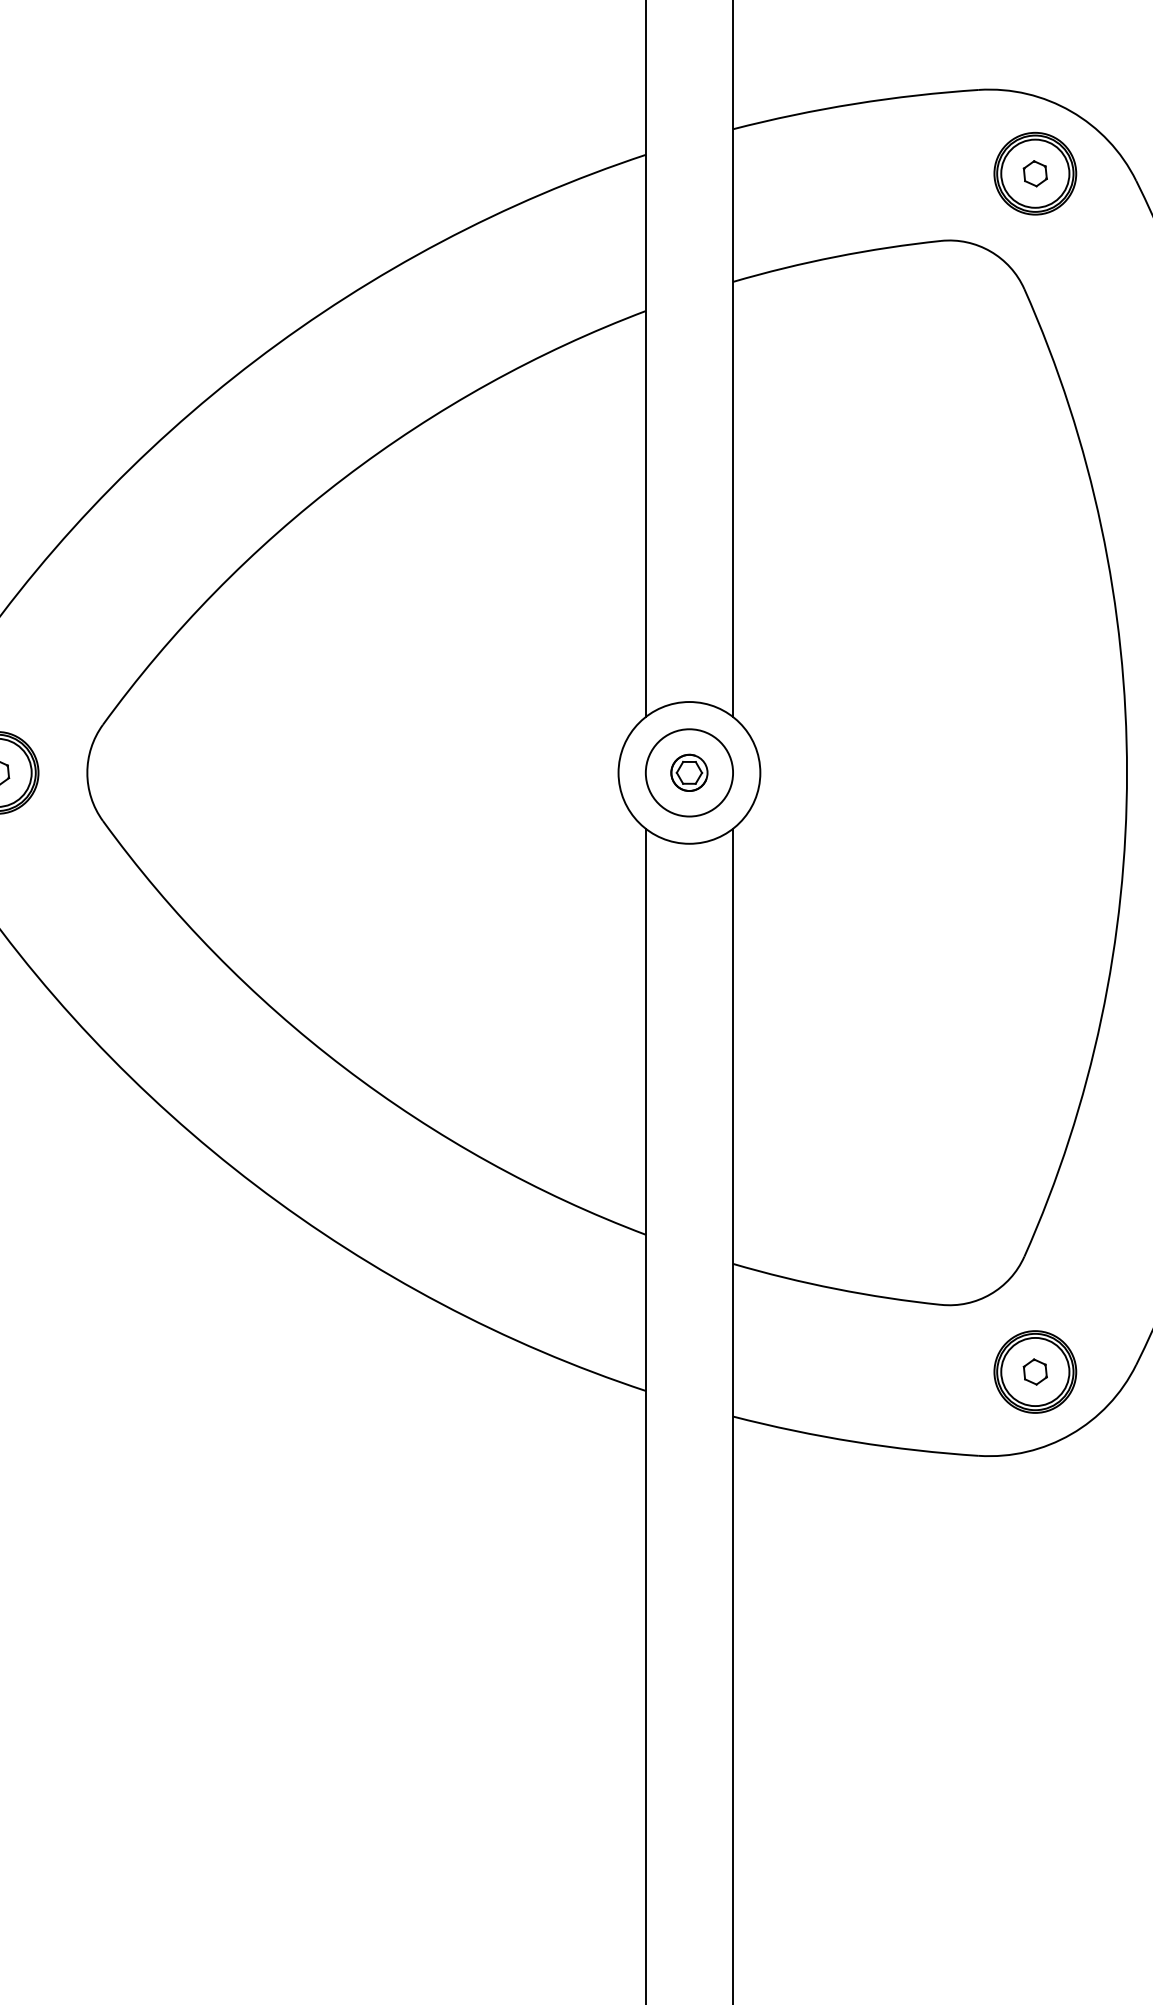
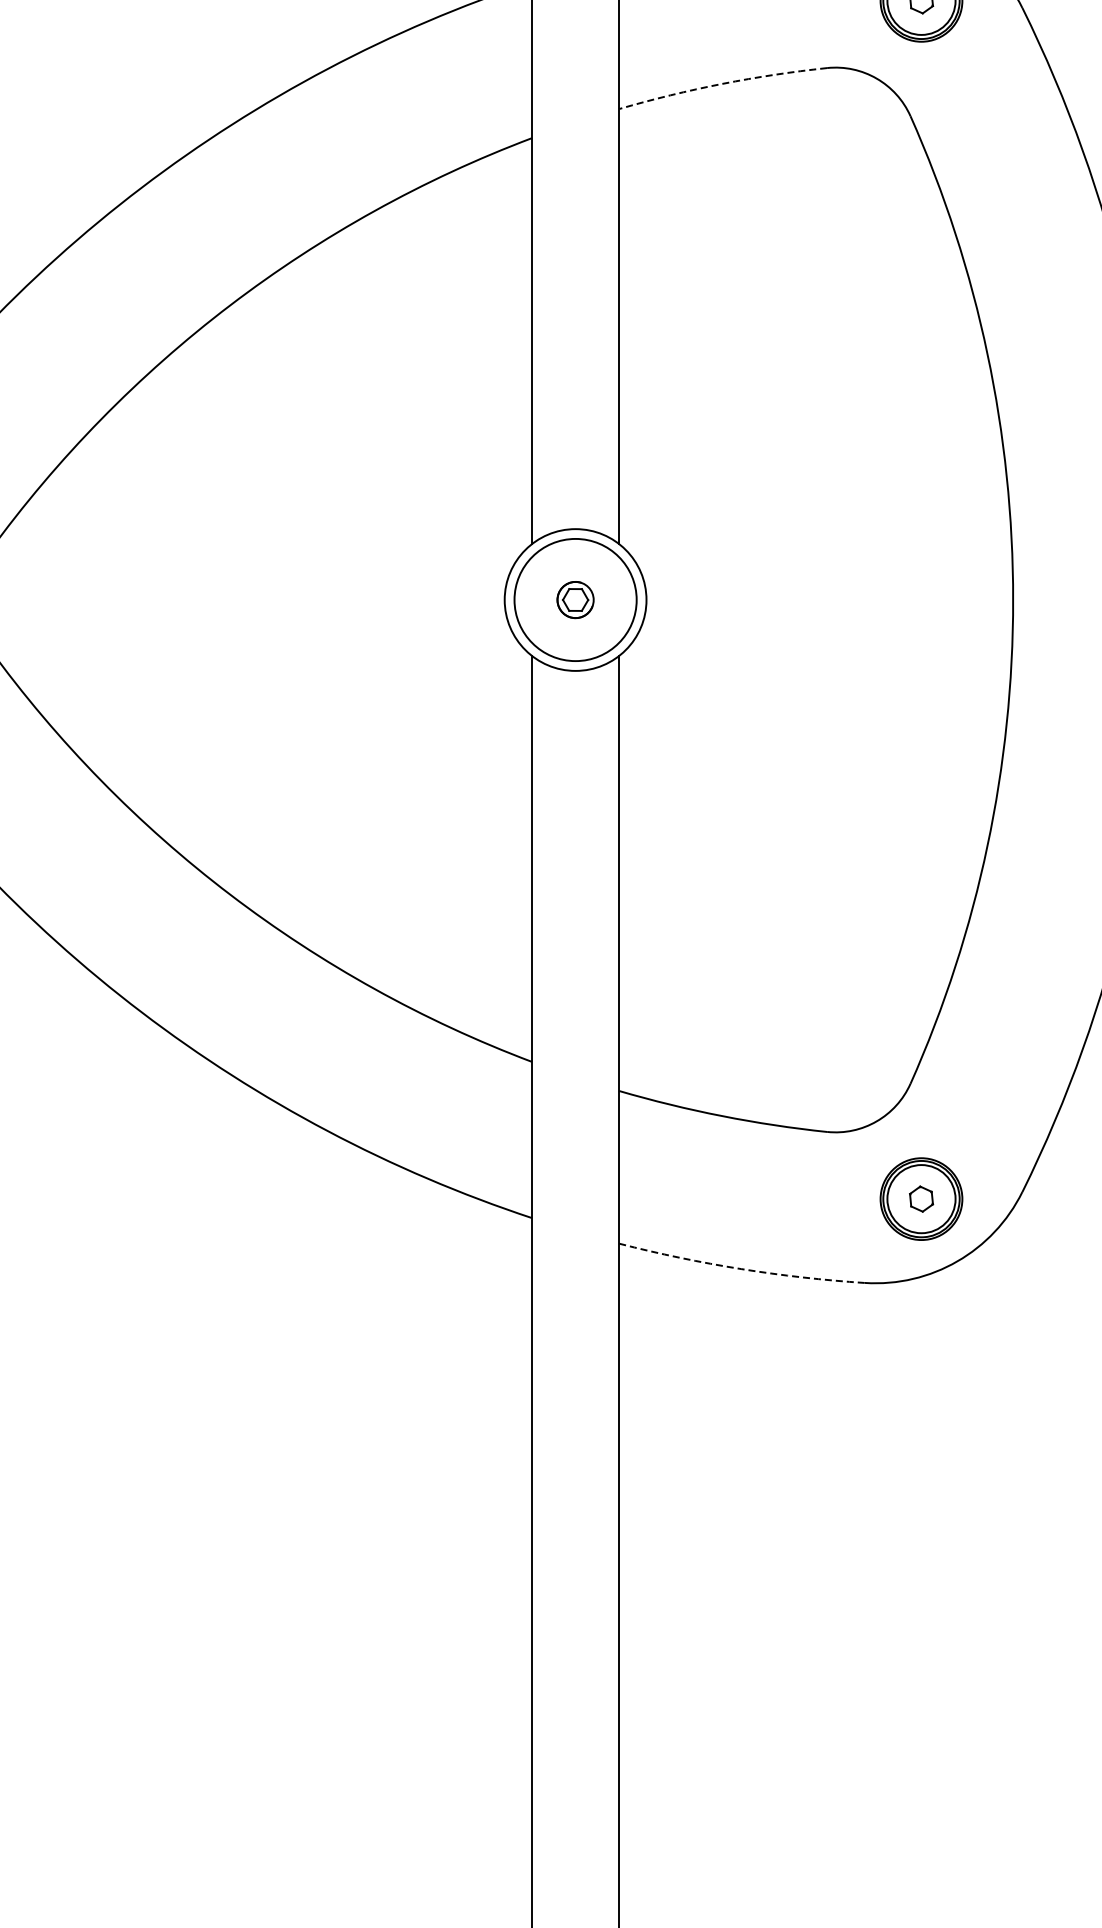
arc: (836, 256) -> (722, 83), solid -> dashed
circle: (689, 772) -> (575, 599), size x1.4
arc: (855, 1441) -> (741, 1268), solid -> dashed

